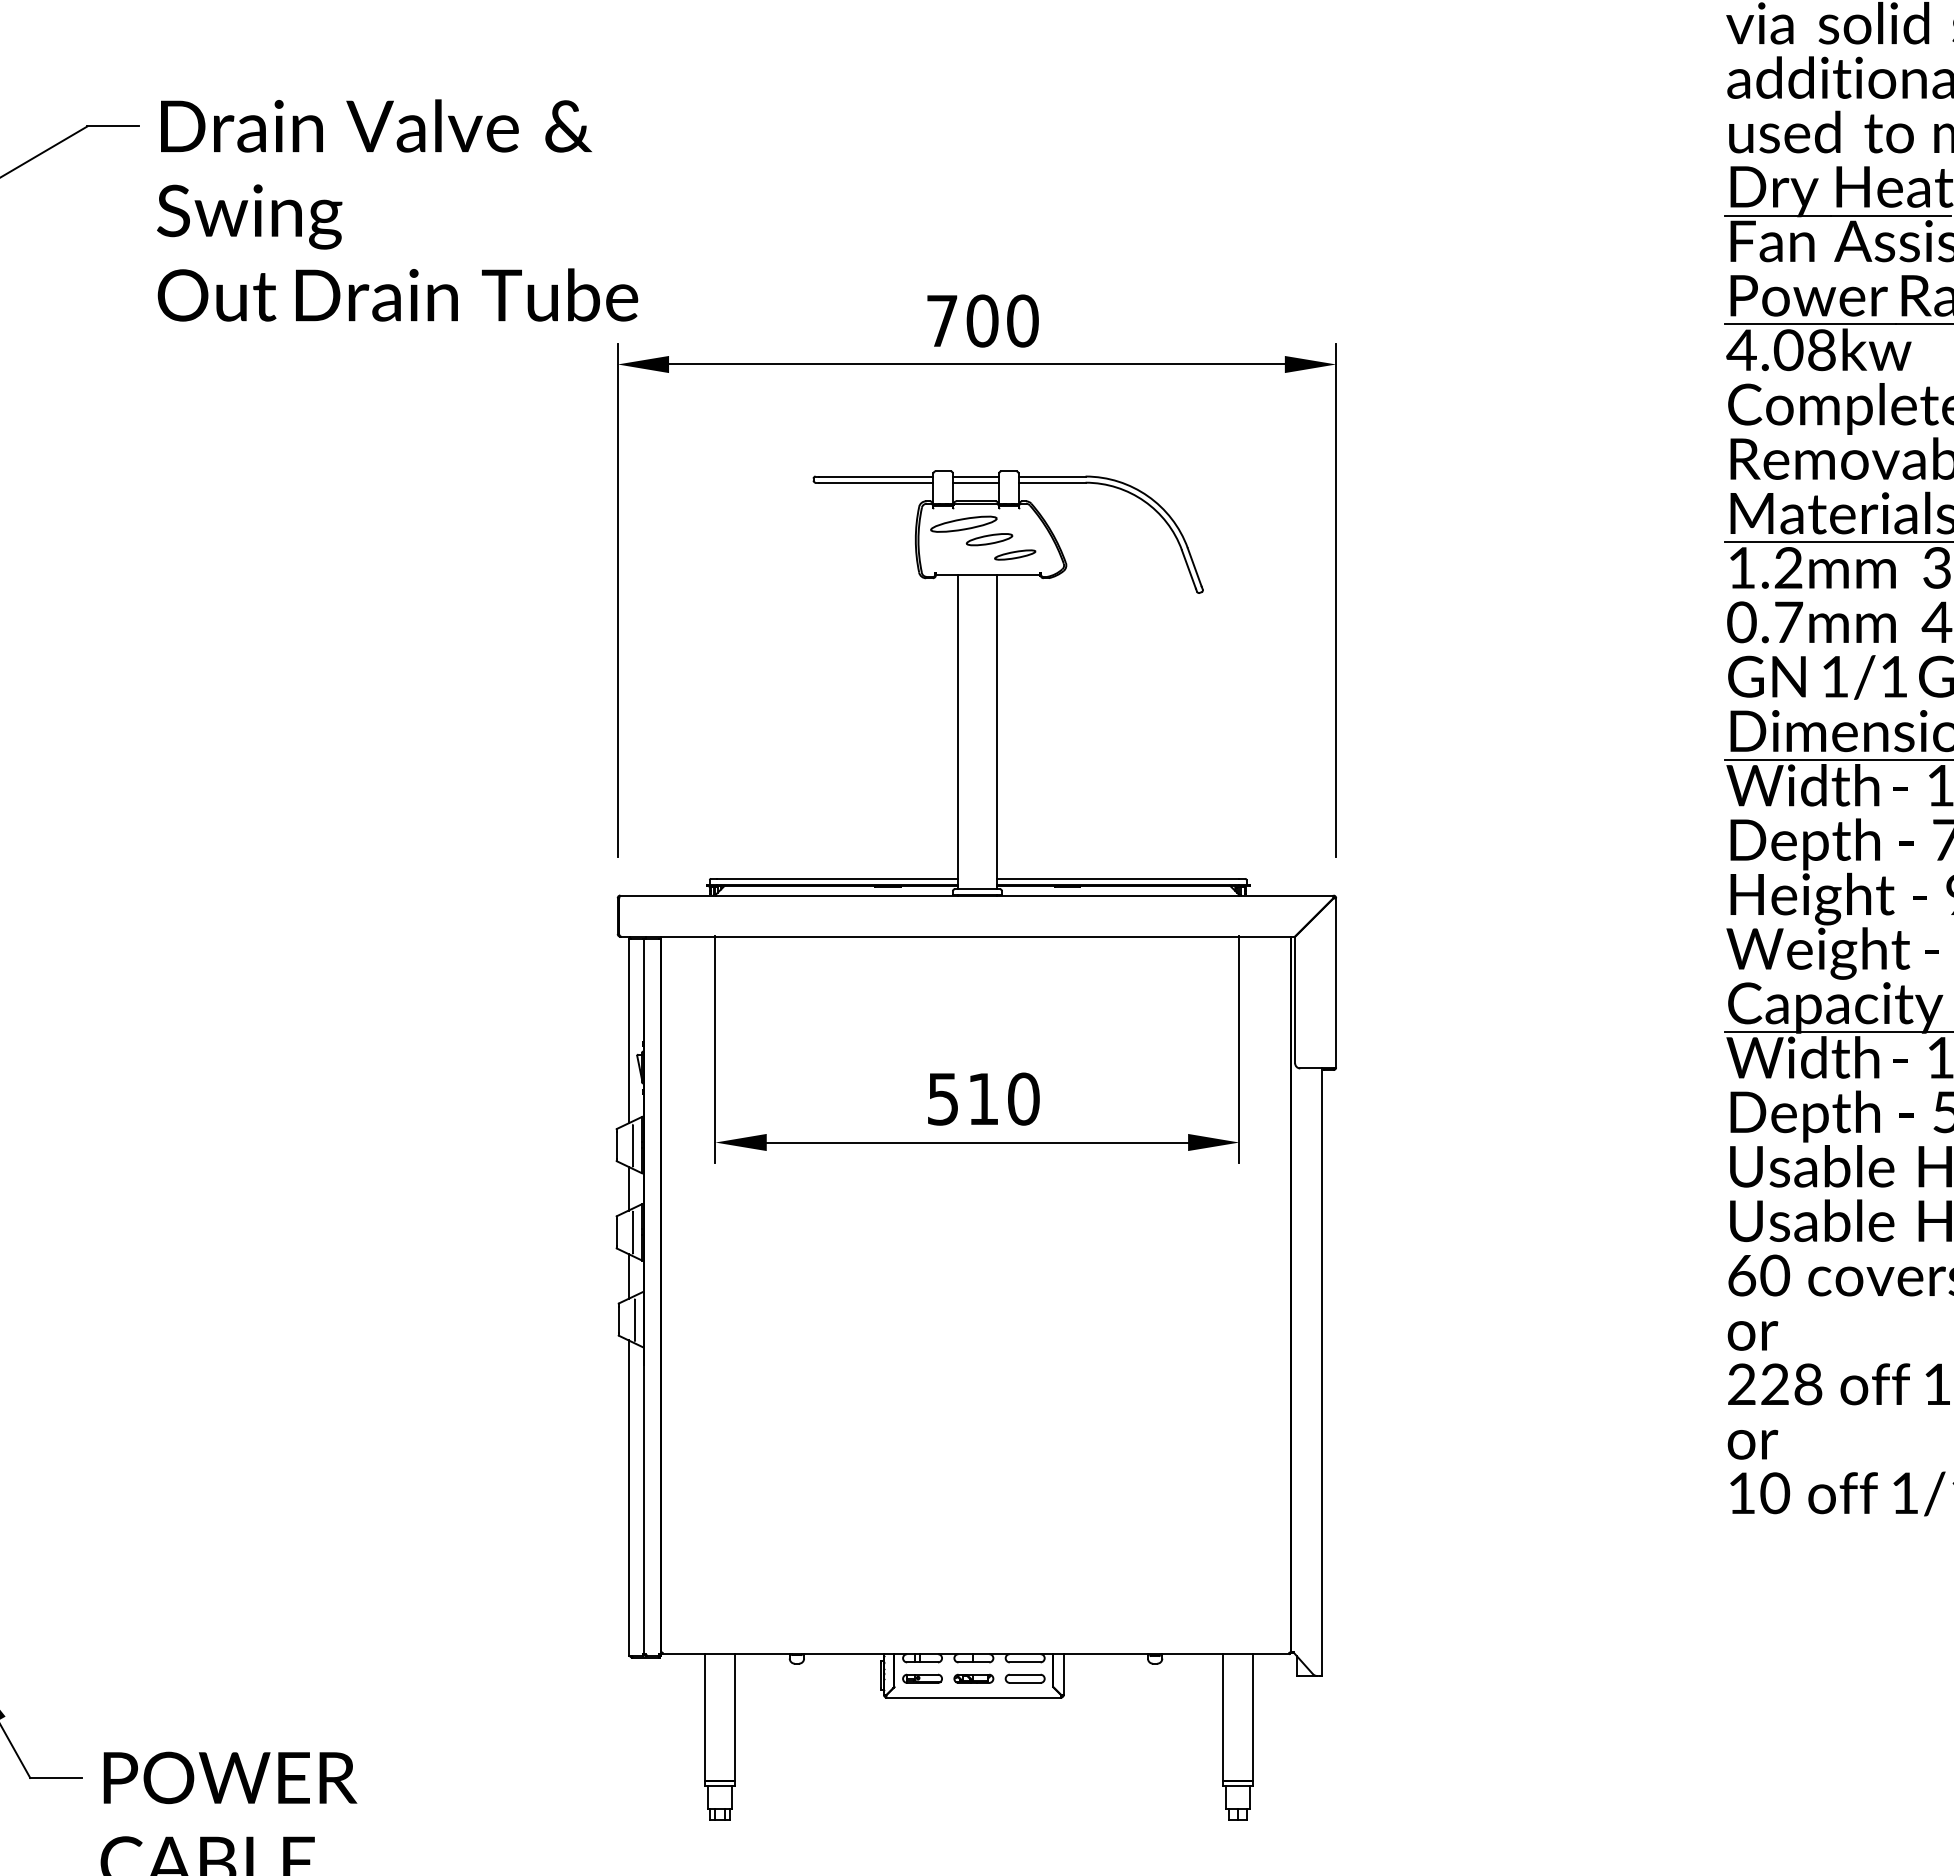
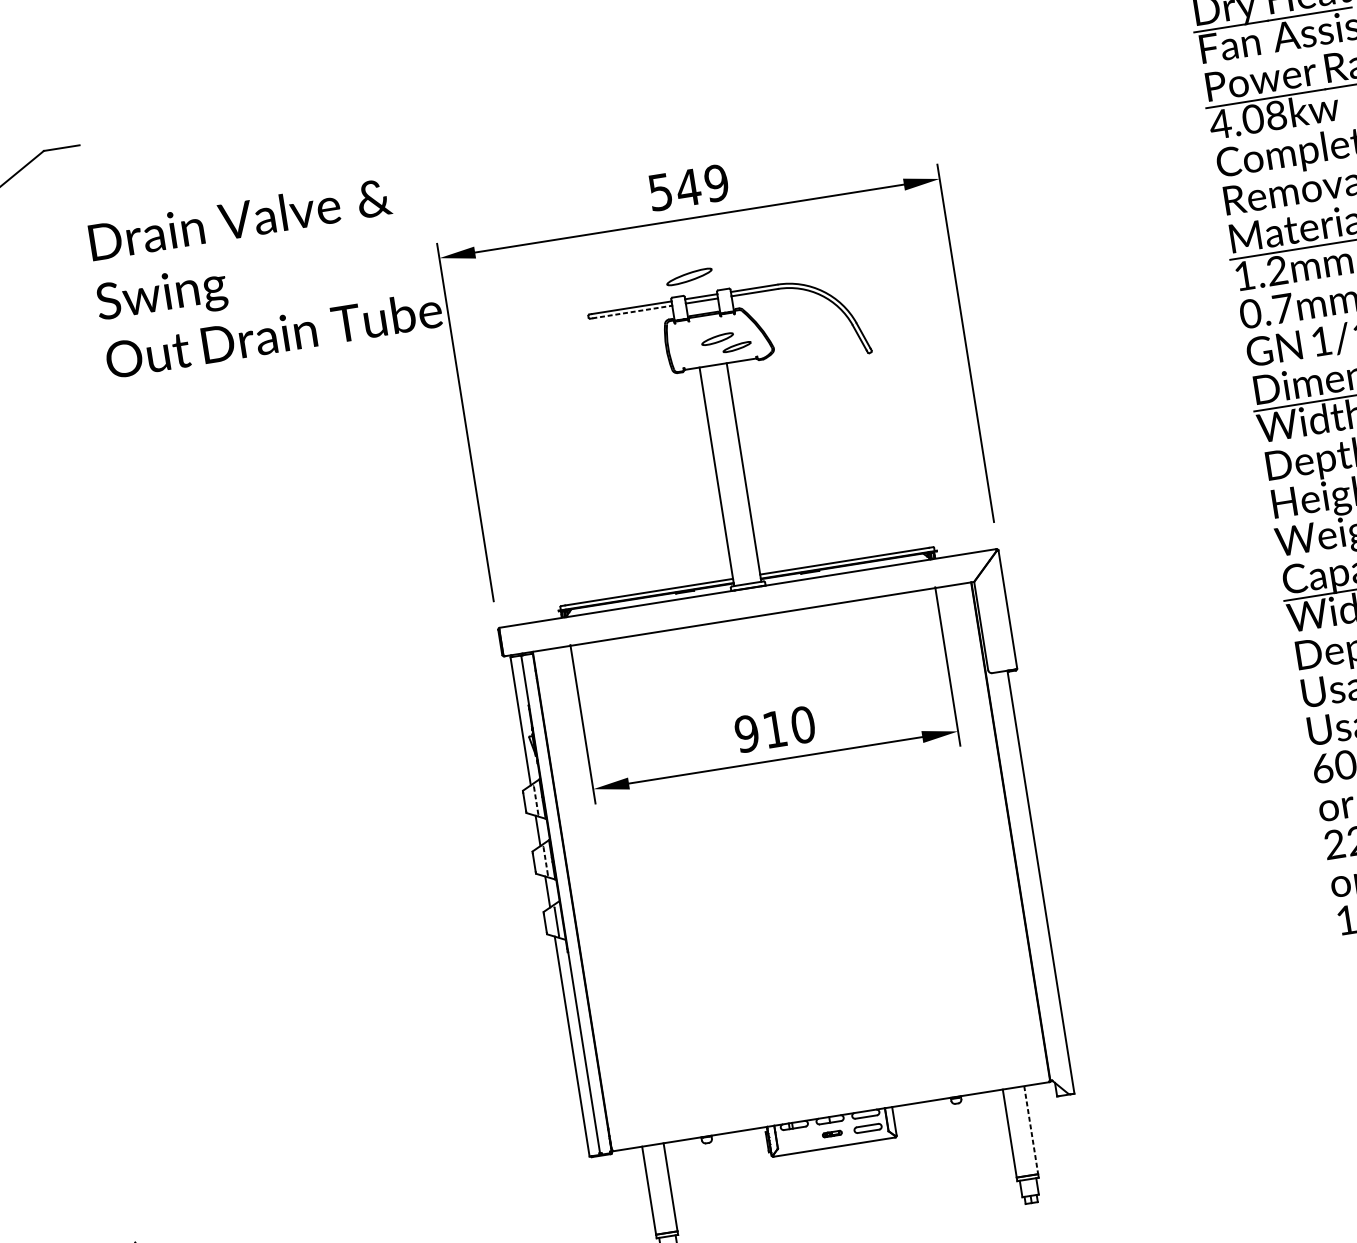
text: (397, 210) -> (264, 275), moved
text: (982, 320) -> (688, 187), 700 -> 549
line: (876, 482) -> (632, 311), solid -> dashed
part: (963, 523) -> (689, 276), moved
text: (942, 1098) -> (746, 733), 510 -> 910
line: (632, 1145) -> (535, 800), solid -> dashed
line: (632, 1232) -> (545, 861), solid -> dashed
part: (922, 1678) -> (796, 1139), removed
part: (973, 1678) -> (832, 1133), size x0.7
line: (1253, 1717) -> (1031, 1130), solid -> dashed

